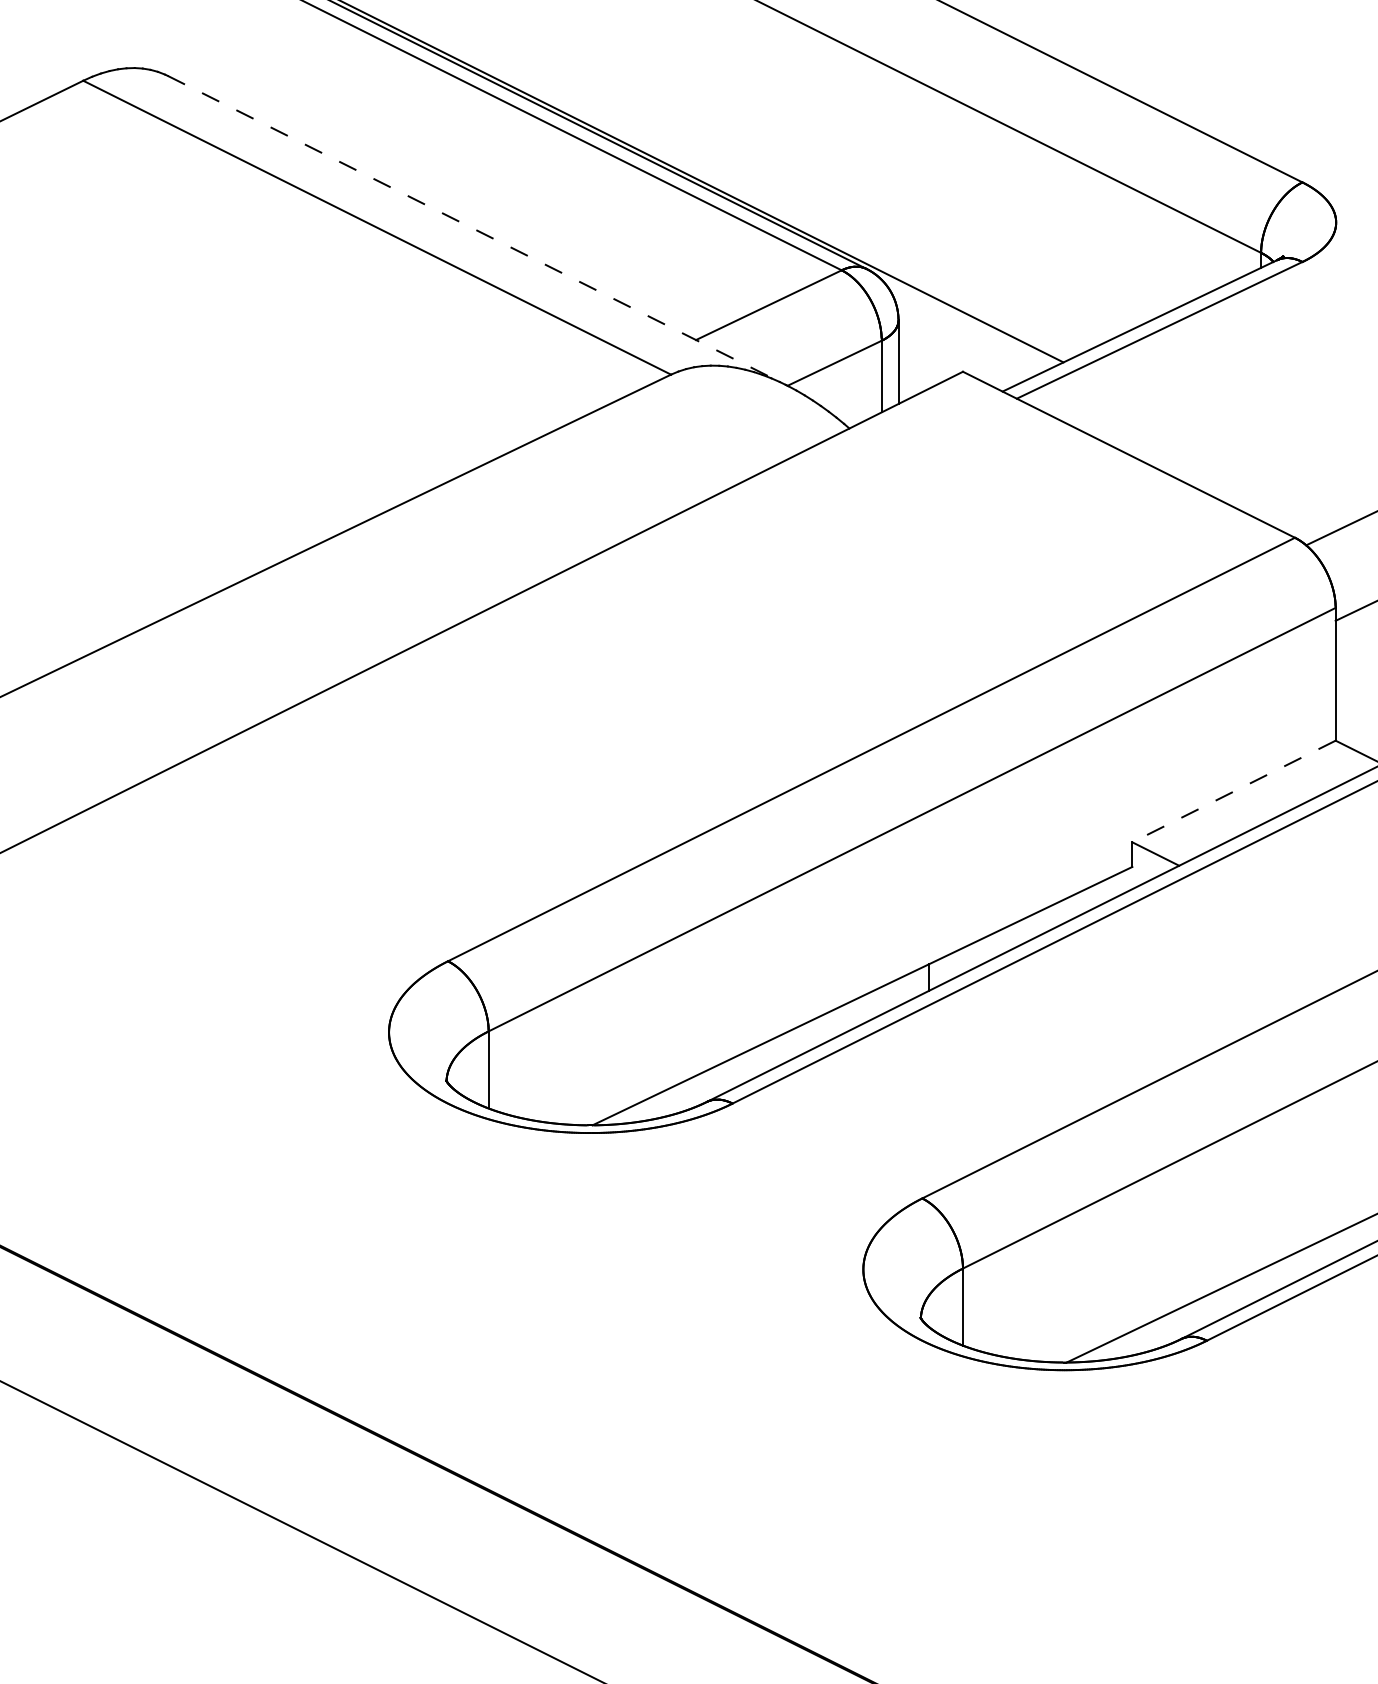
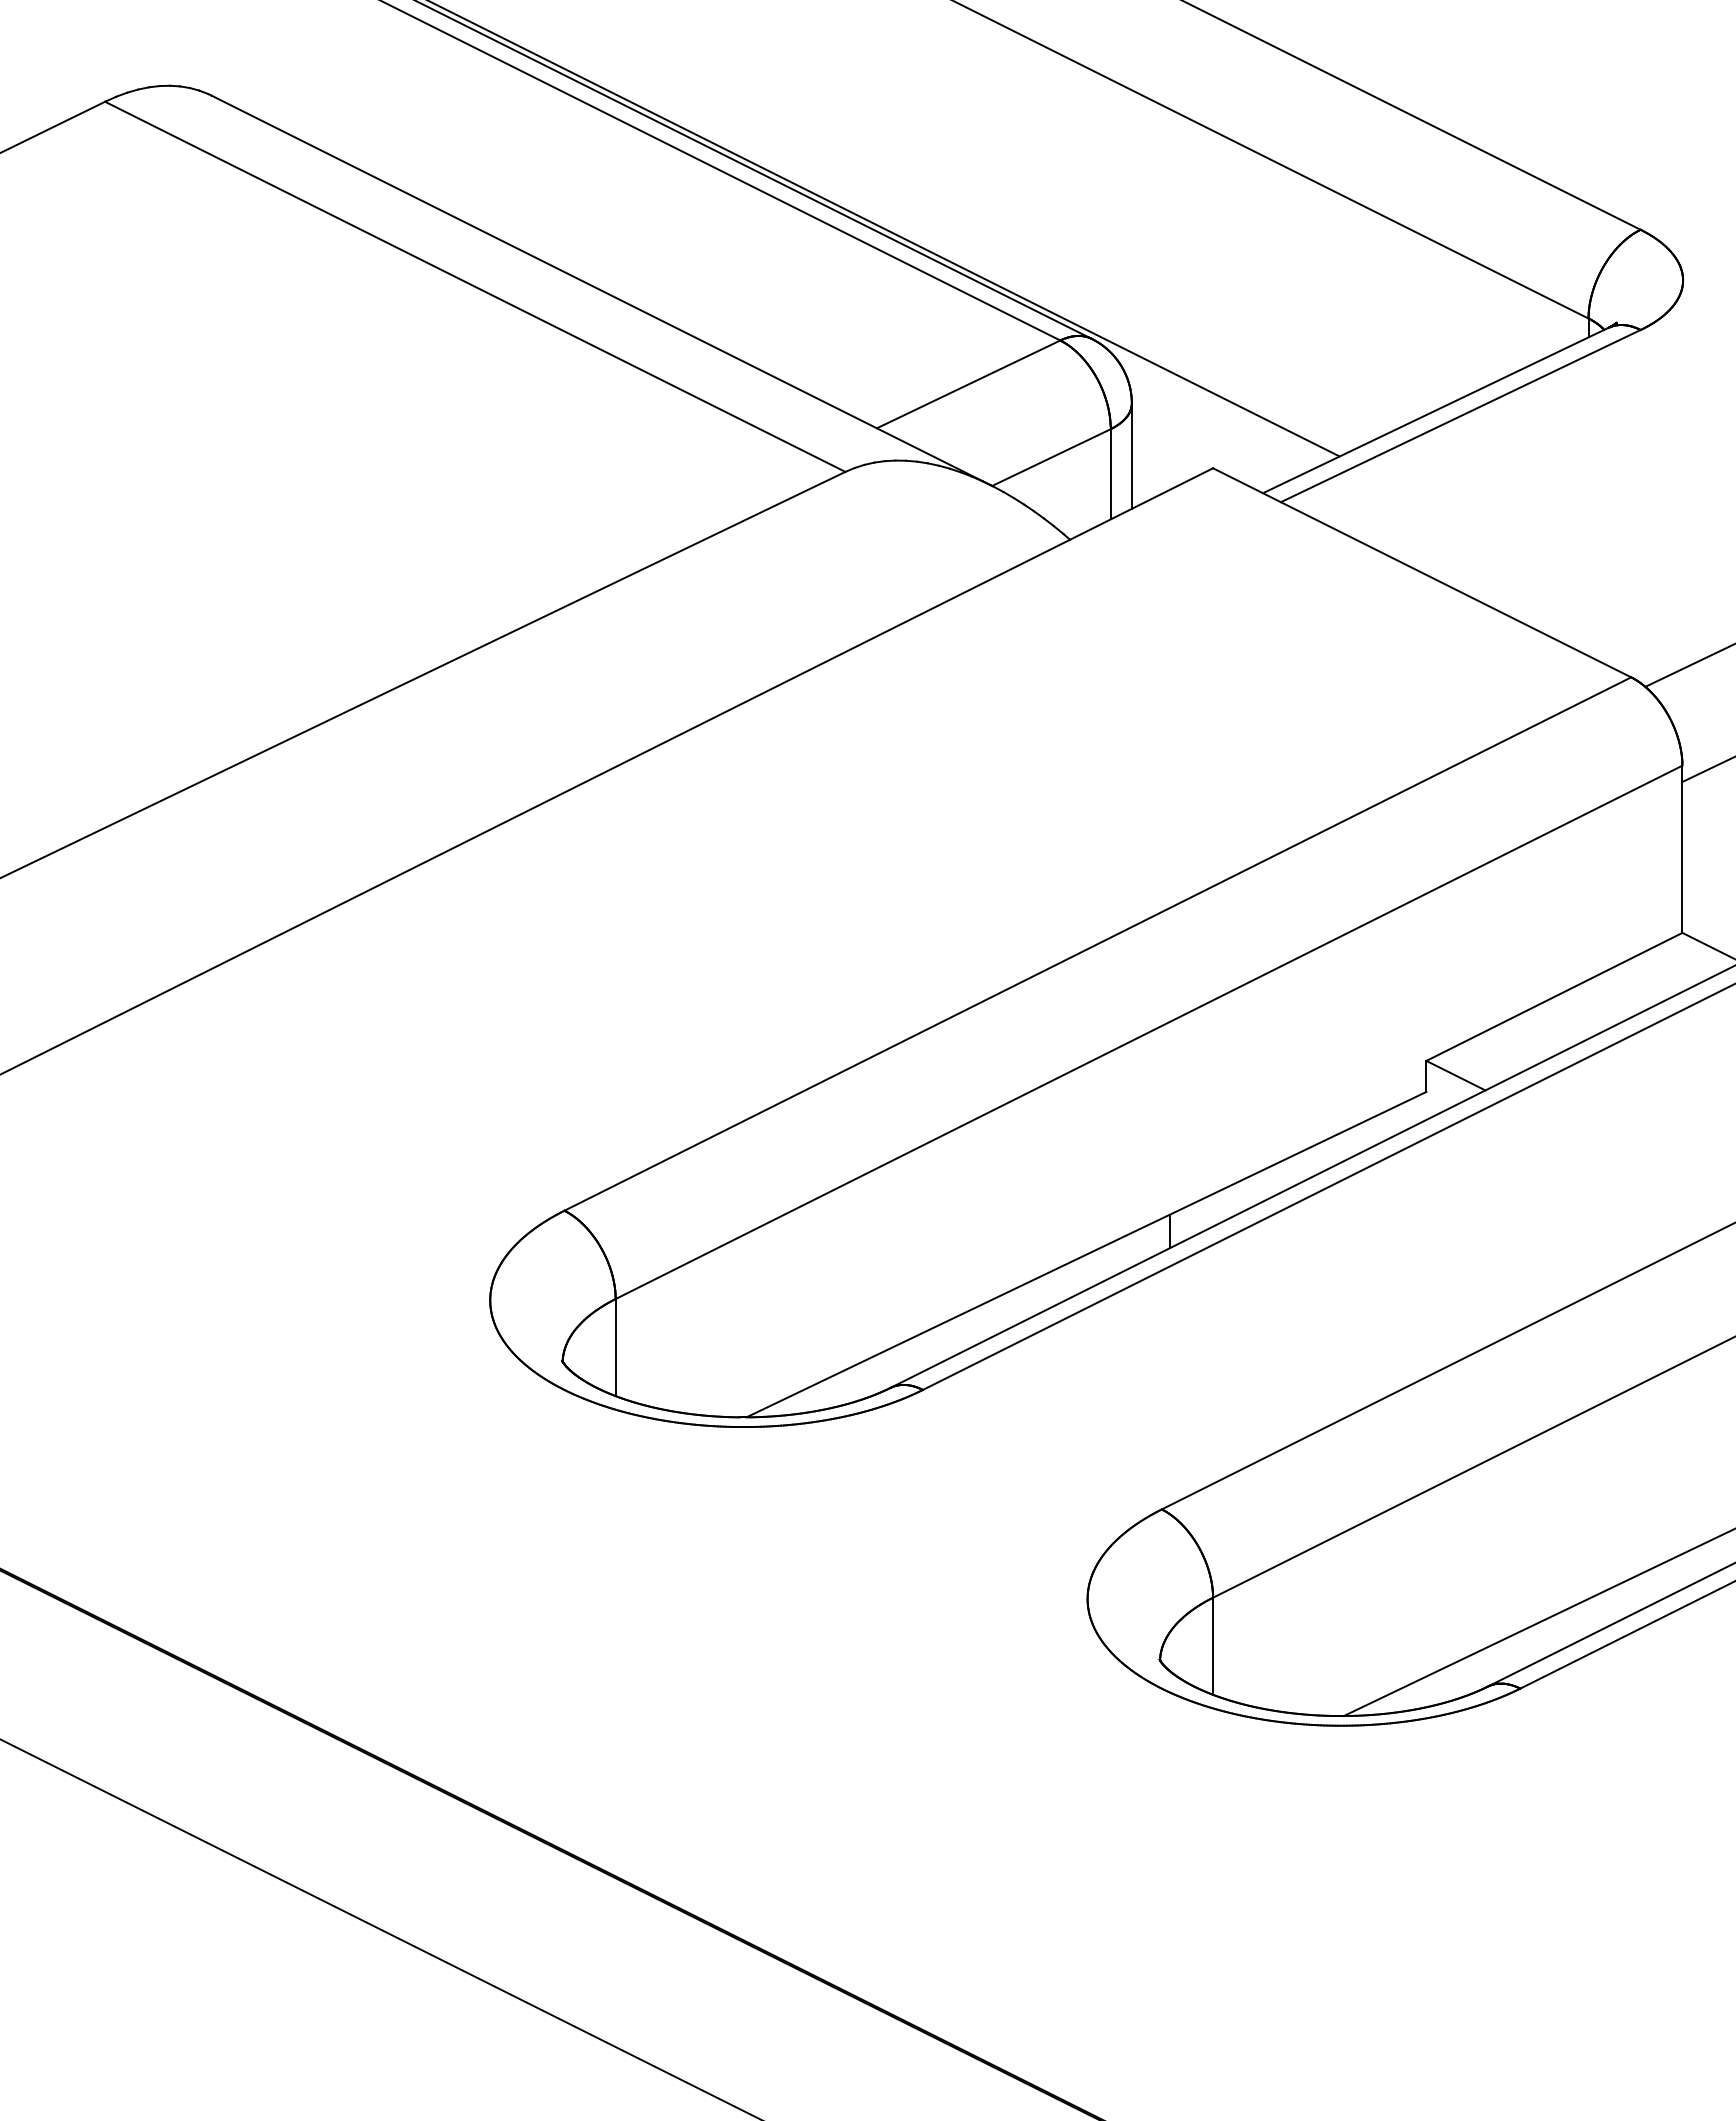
line: (477, 230) -> (601, 290), dashed -> solid
line: (1233, 791) -> (1553, 997), dashed -> solid

